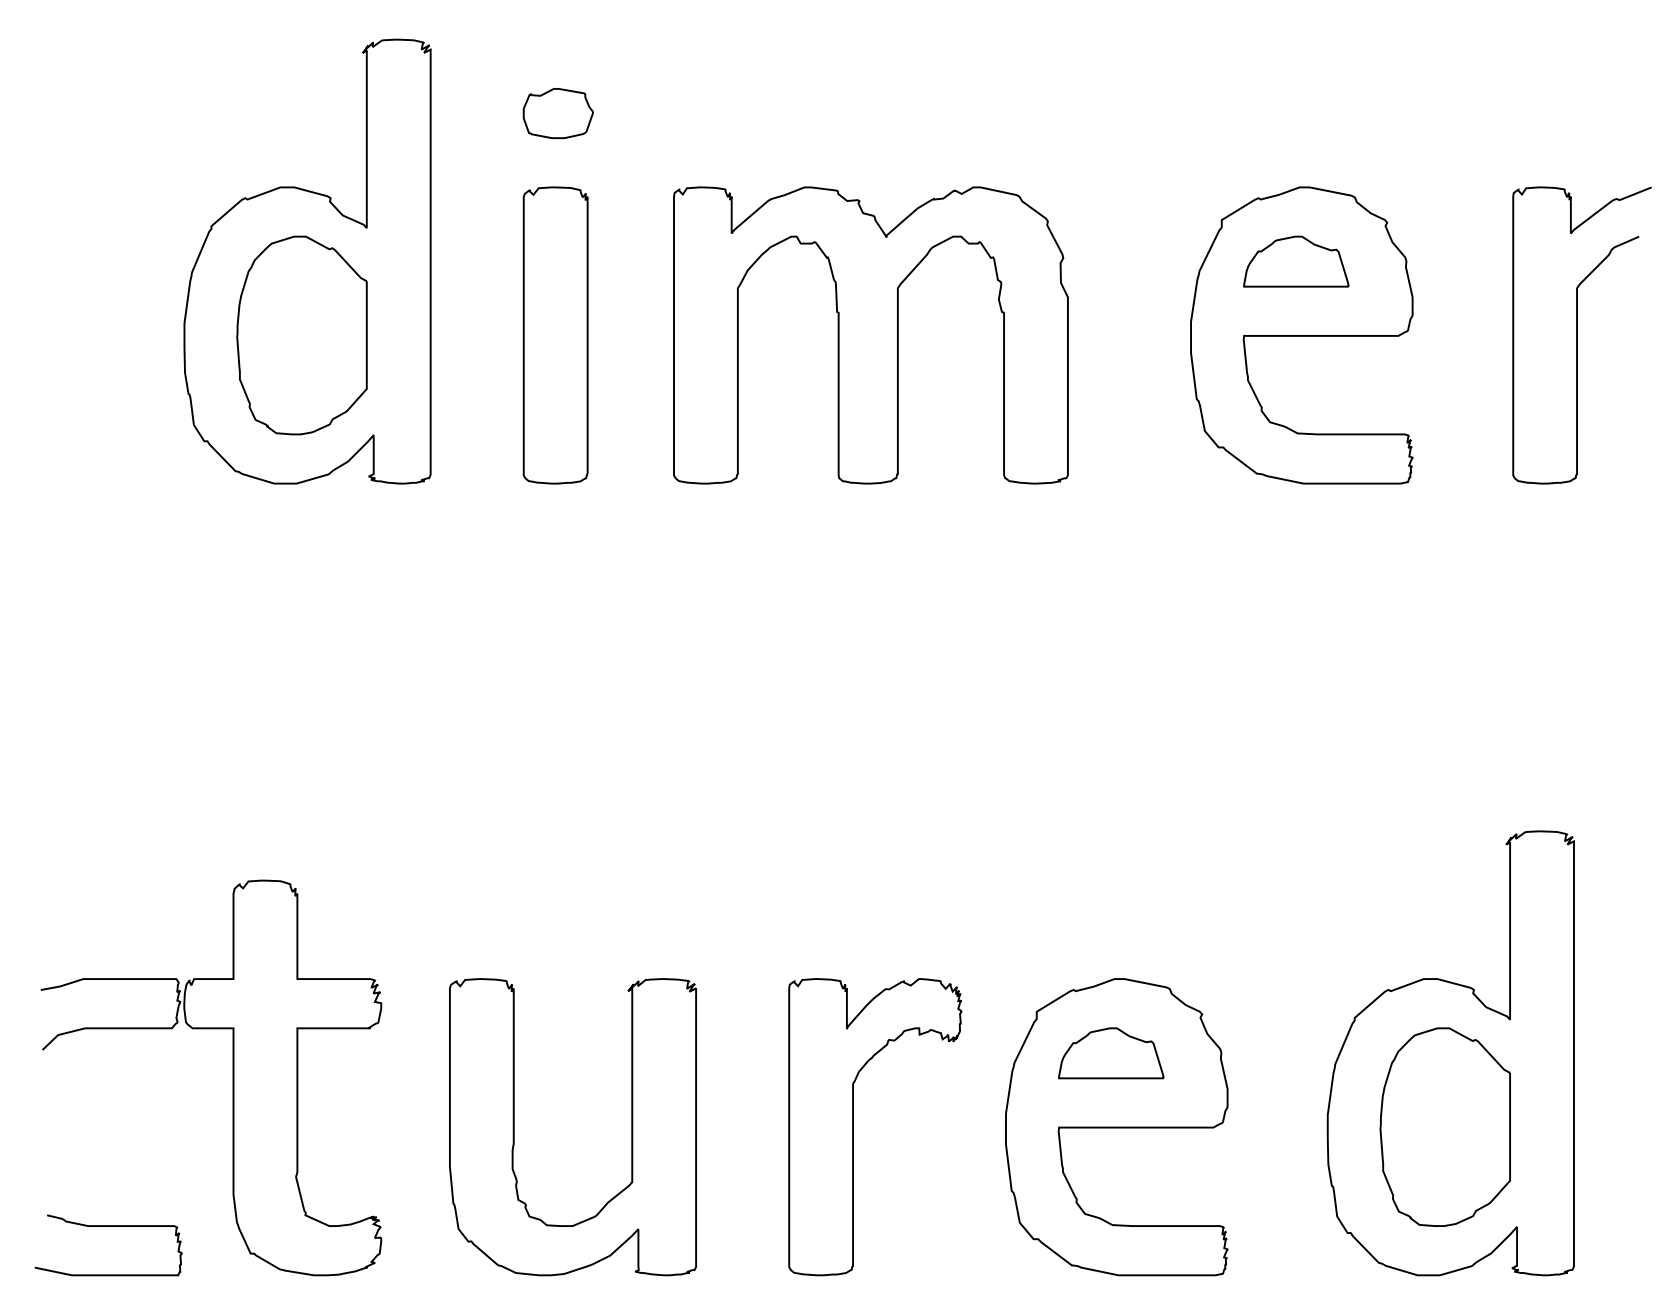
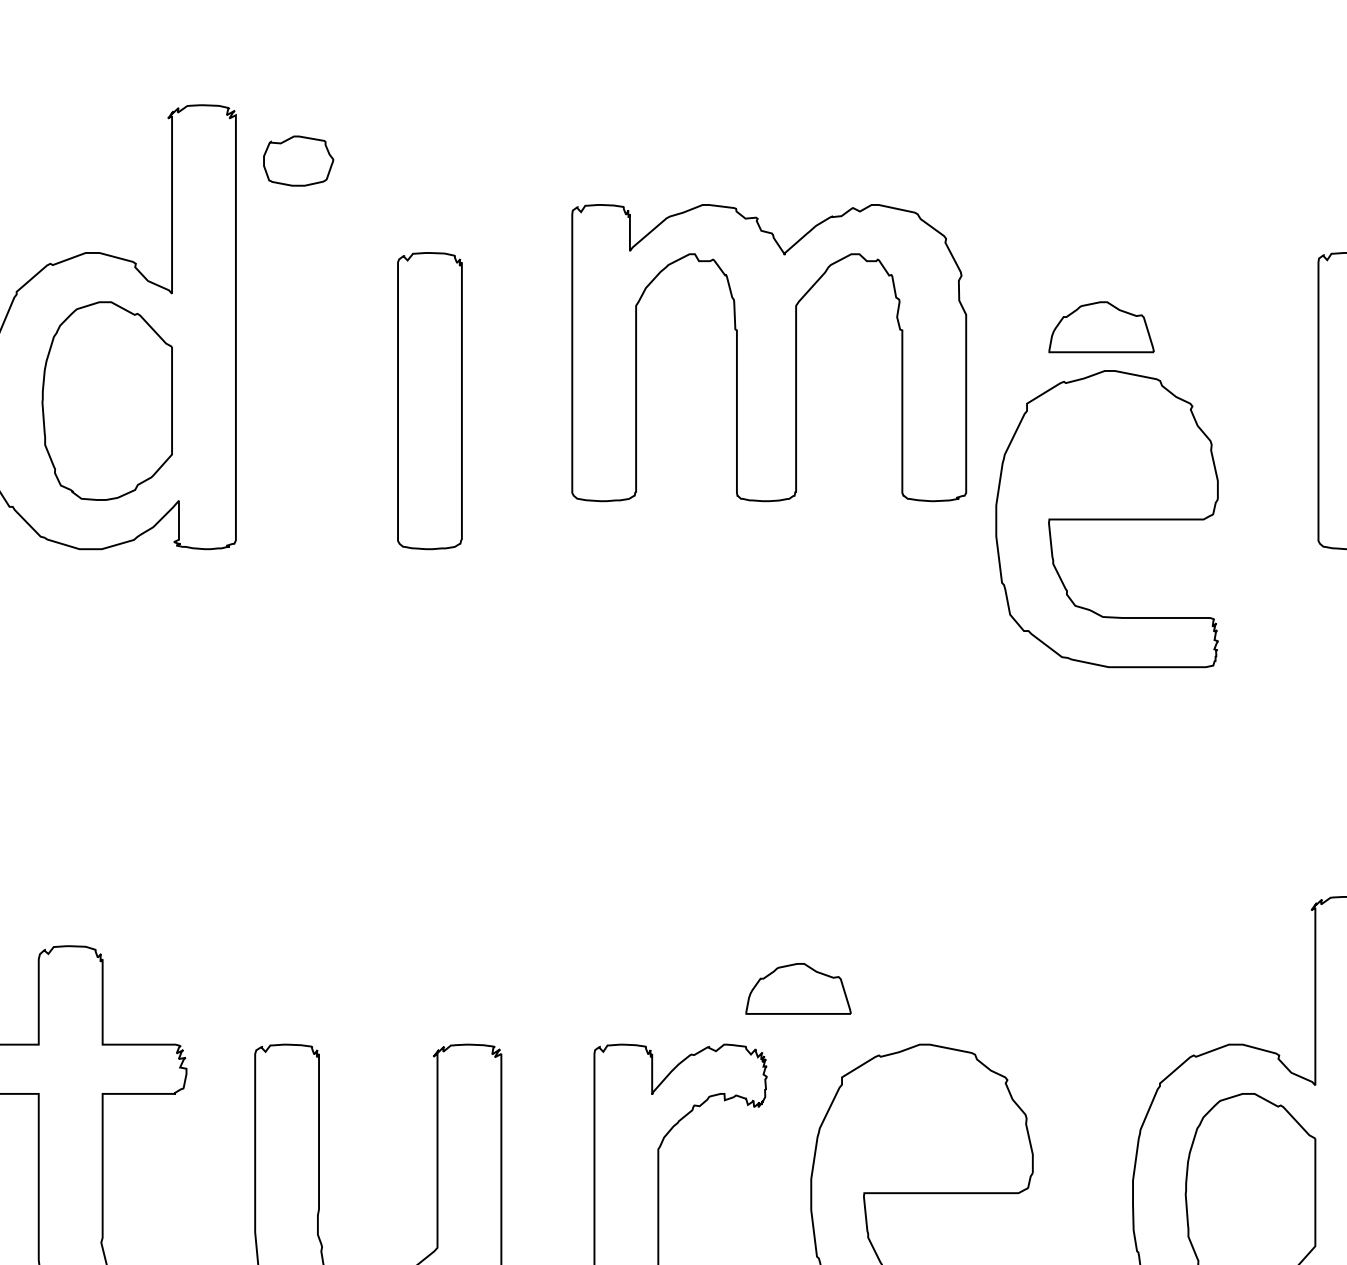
part: (557, 113) -> (297, 161), moved
part: (555, 335) -> (429, 401), moved
part: (870, 335) -> (768, 353), moved
part: (1301, 335) -> (1106, 519), moved
part: (1111, 1053) -> (798, 989), moved

